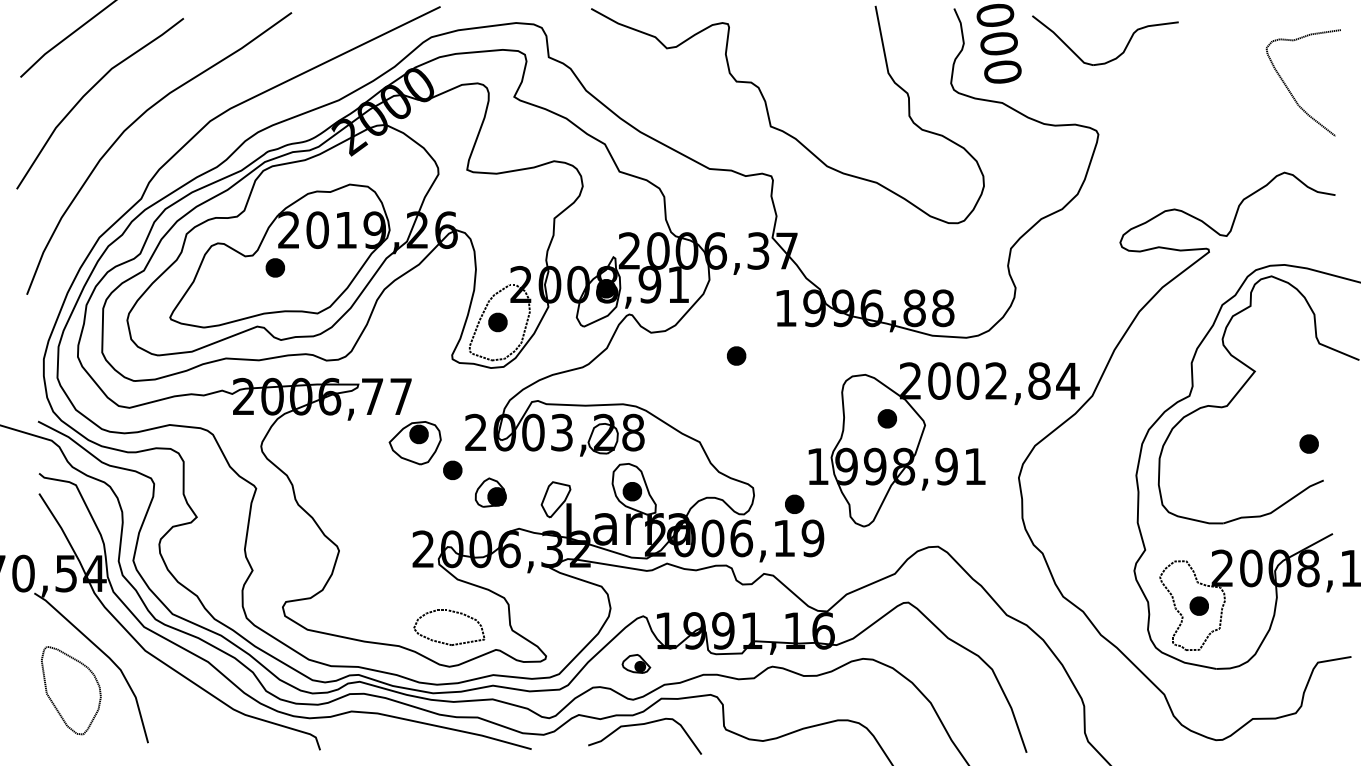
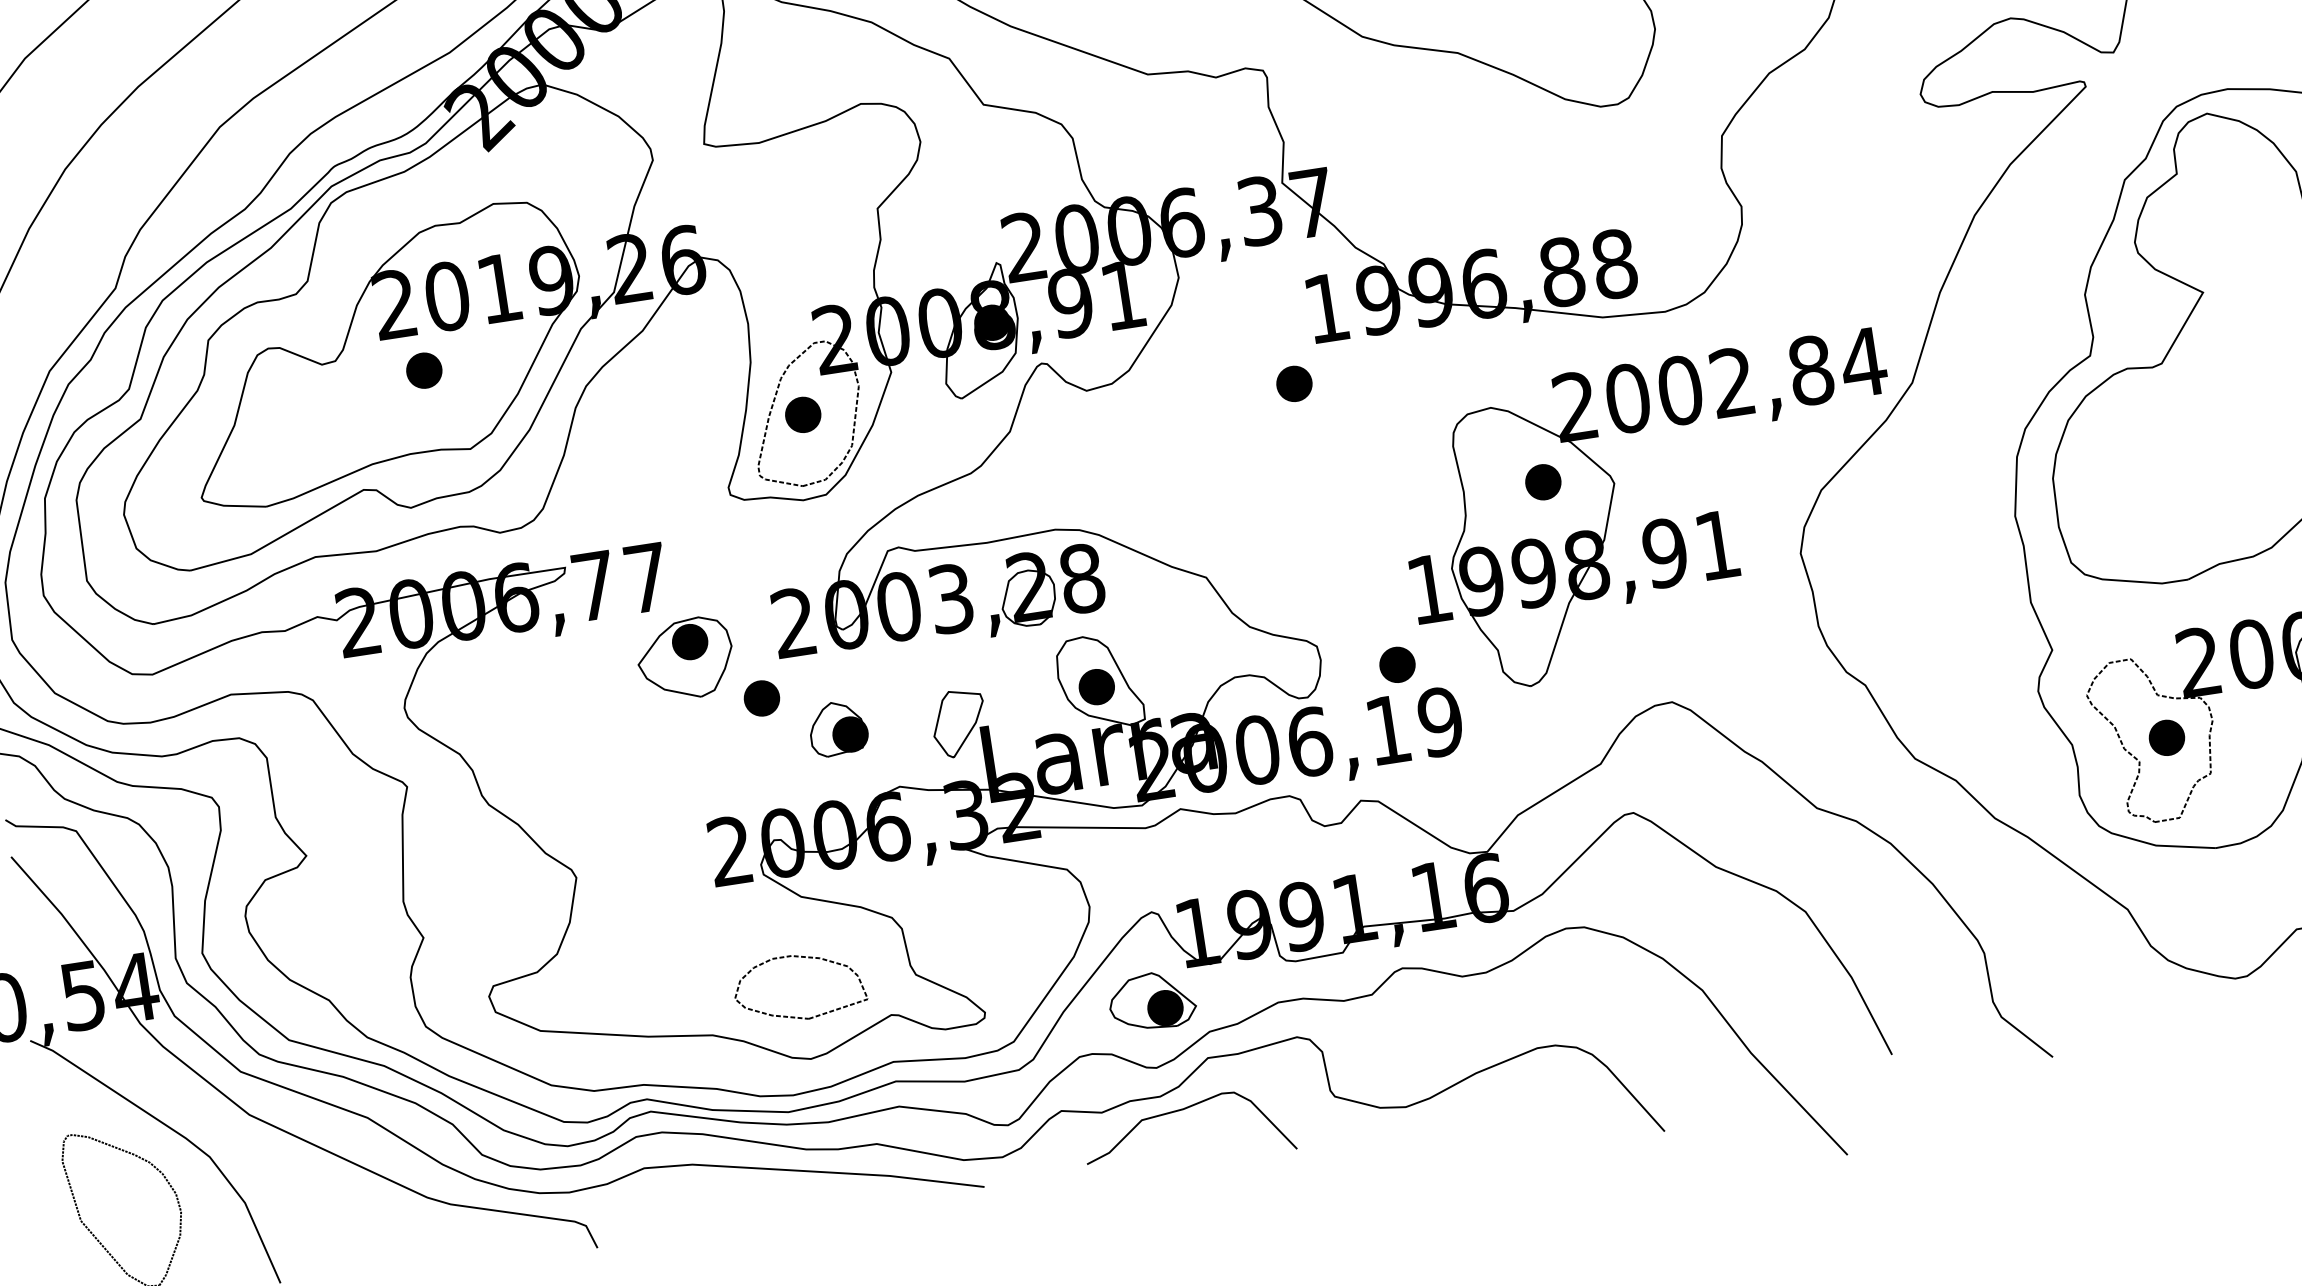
part: (274, 267) -> (422, 370), moved
part: (736, 355) -> (1294, 382), moved
part: (636, 663) -> (1152, 1000), size x1.67

